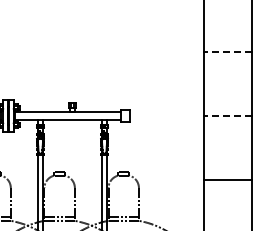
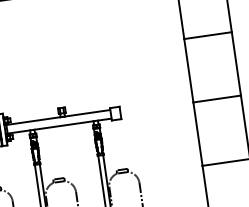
line: (227, 52) -> (207, 36), dashed -> solid
line: (227, 116) -> (216, 99), dashed -> solid

